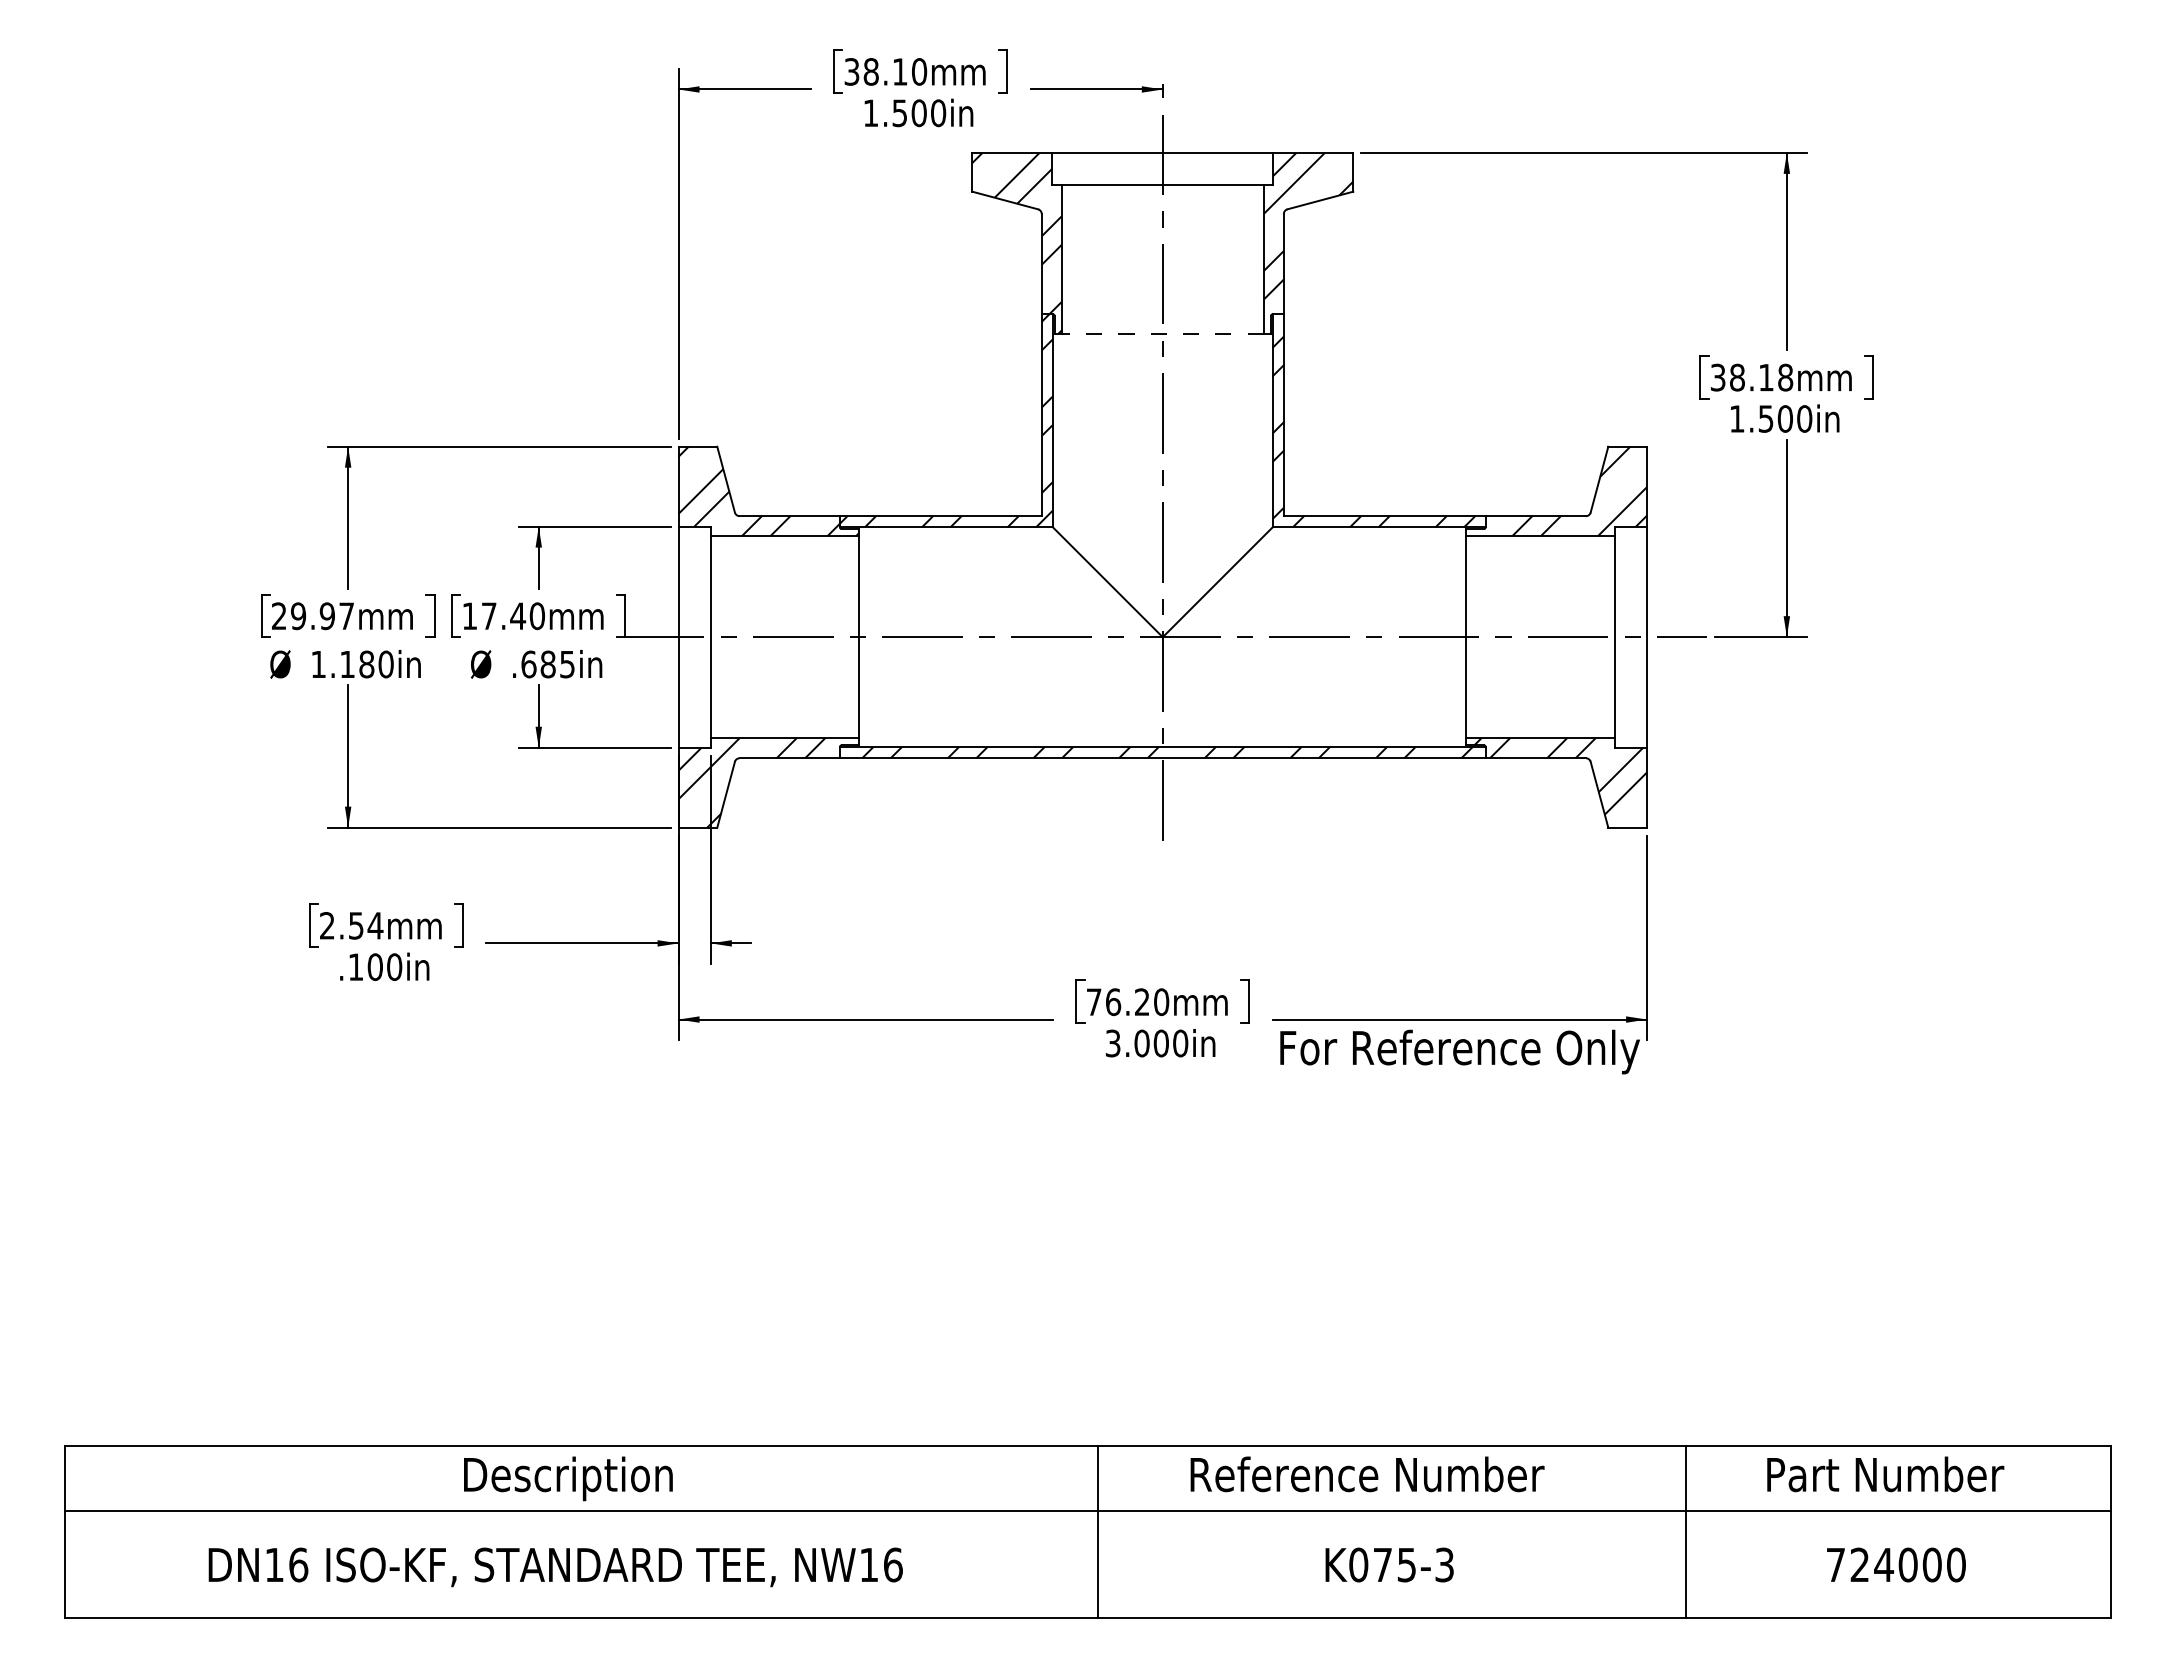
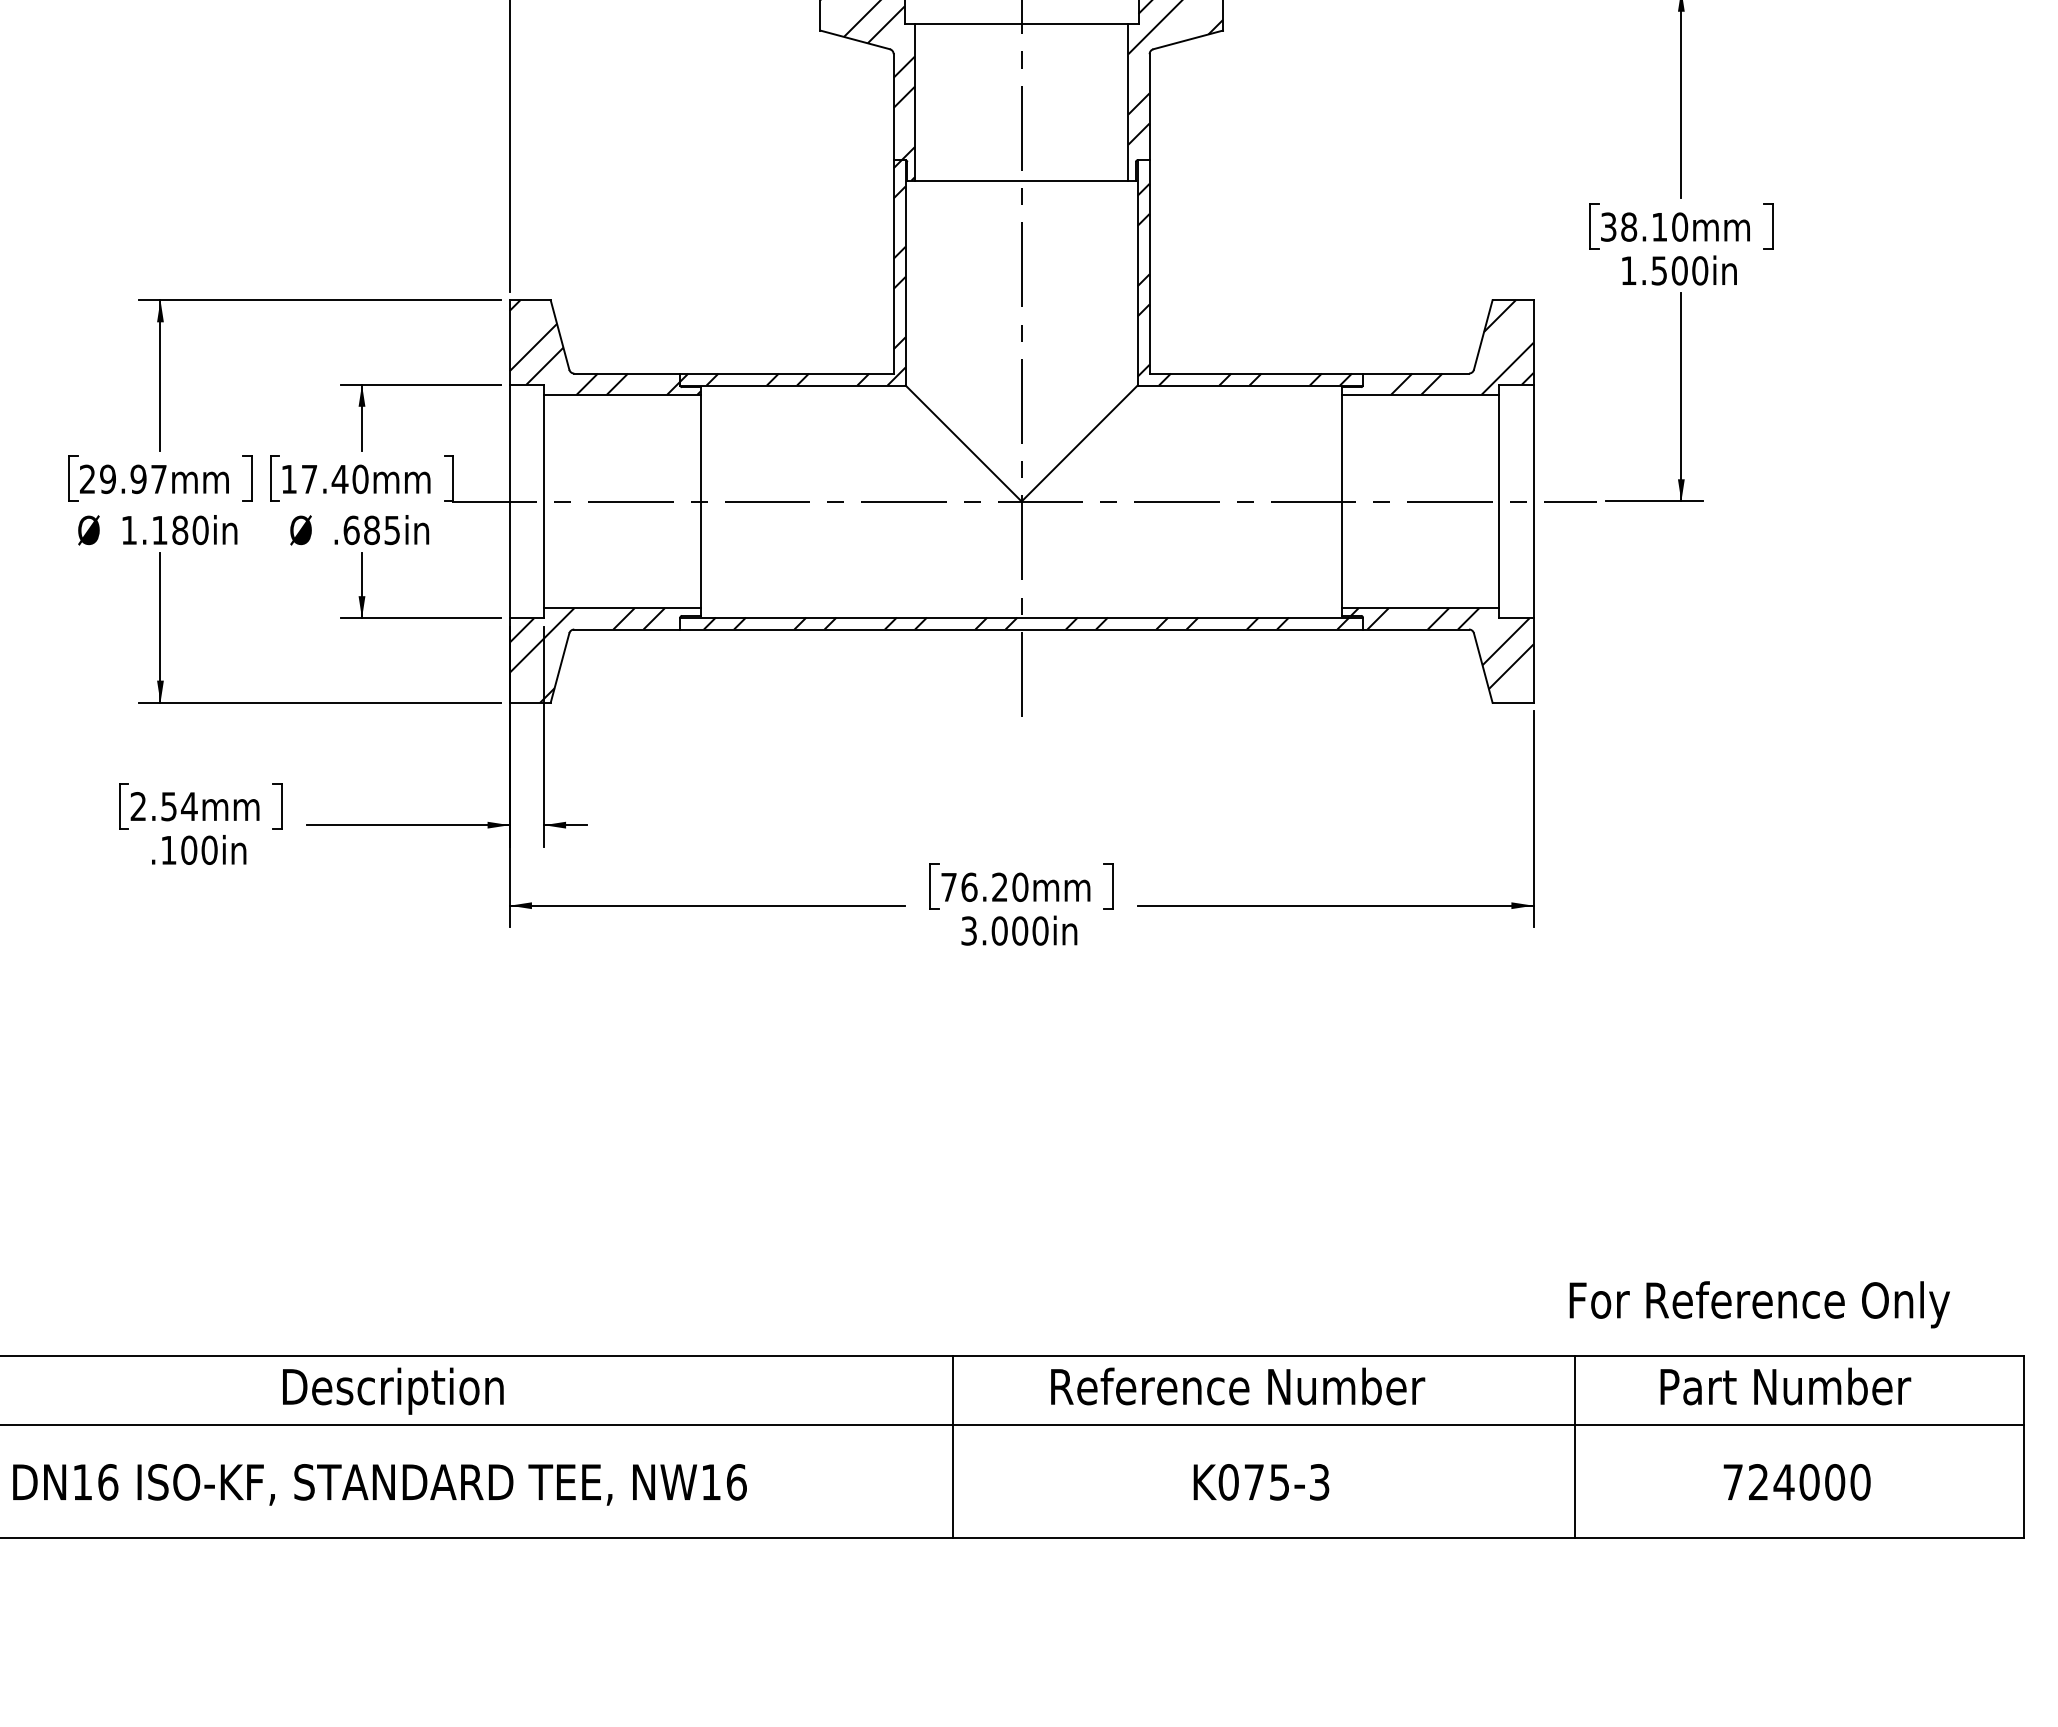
line: (1162, 333) -> (1021, 180), dashed -> solid
text: (1785, 377) -> (1679, 226), 38.18mm -> 38.10mm
text: (1459, 1051) -> (1759, 1304), moved

